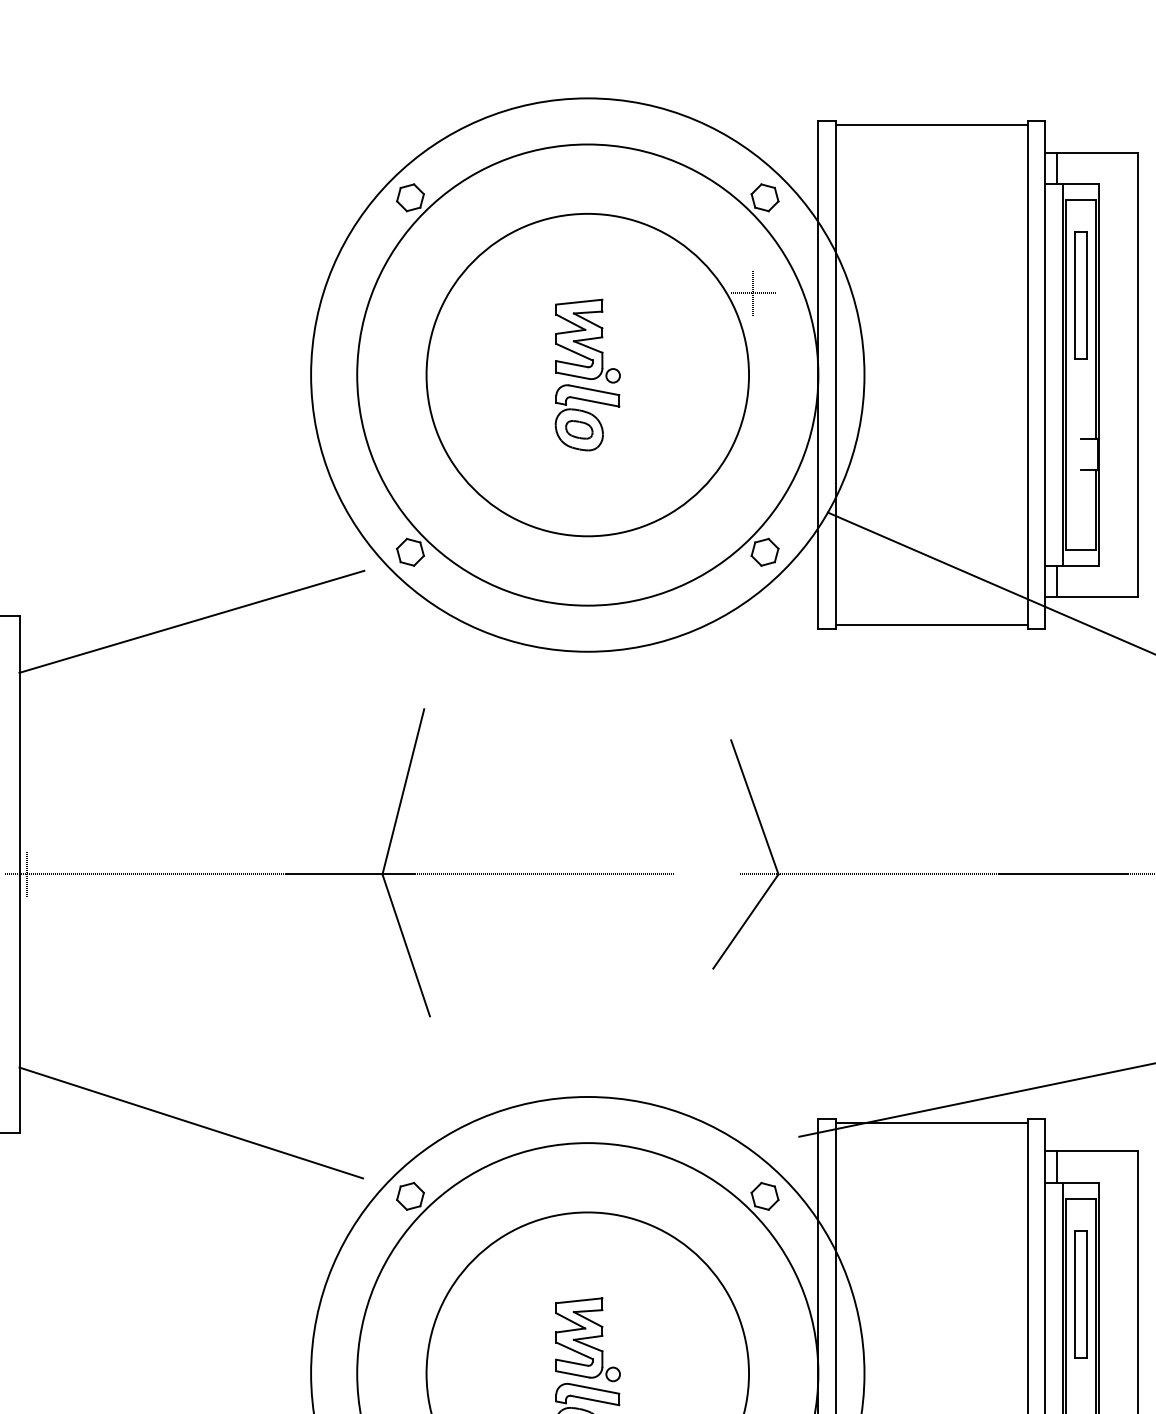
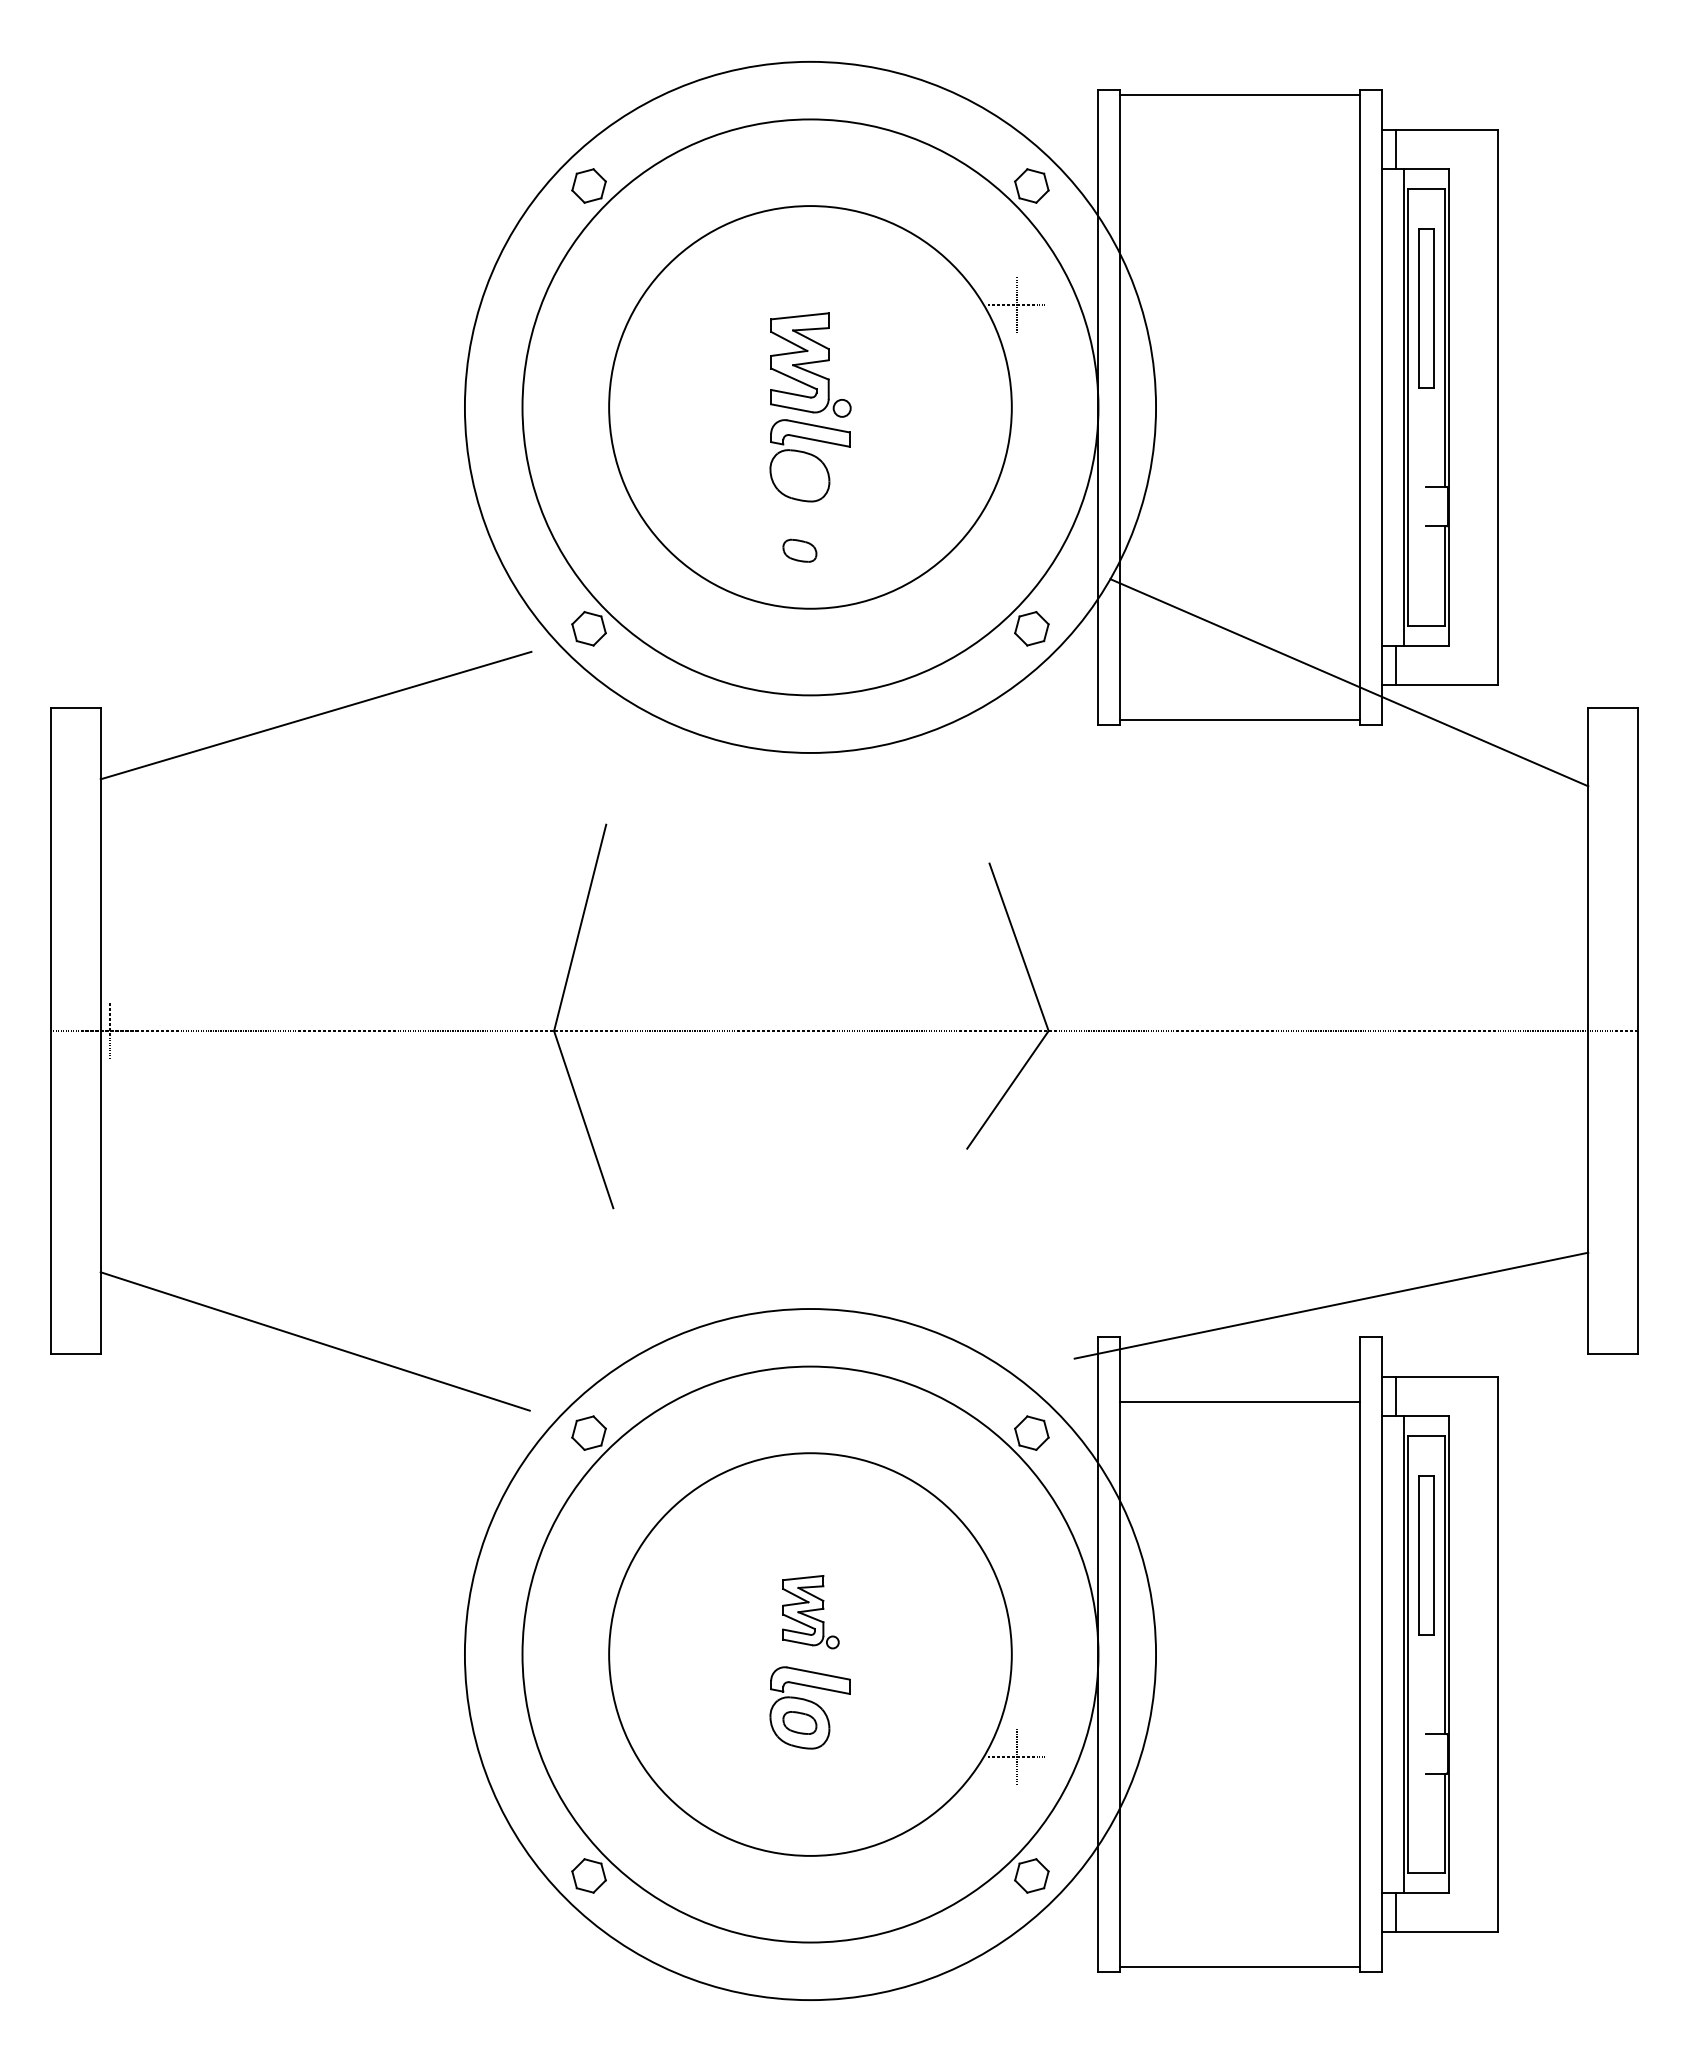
part: (579, 429) -> (799, 550), moved
line: (932, 1123) -> (1240, 1402), moved
part: (587, 1339) -> (810, 1611), size x0.7

